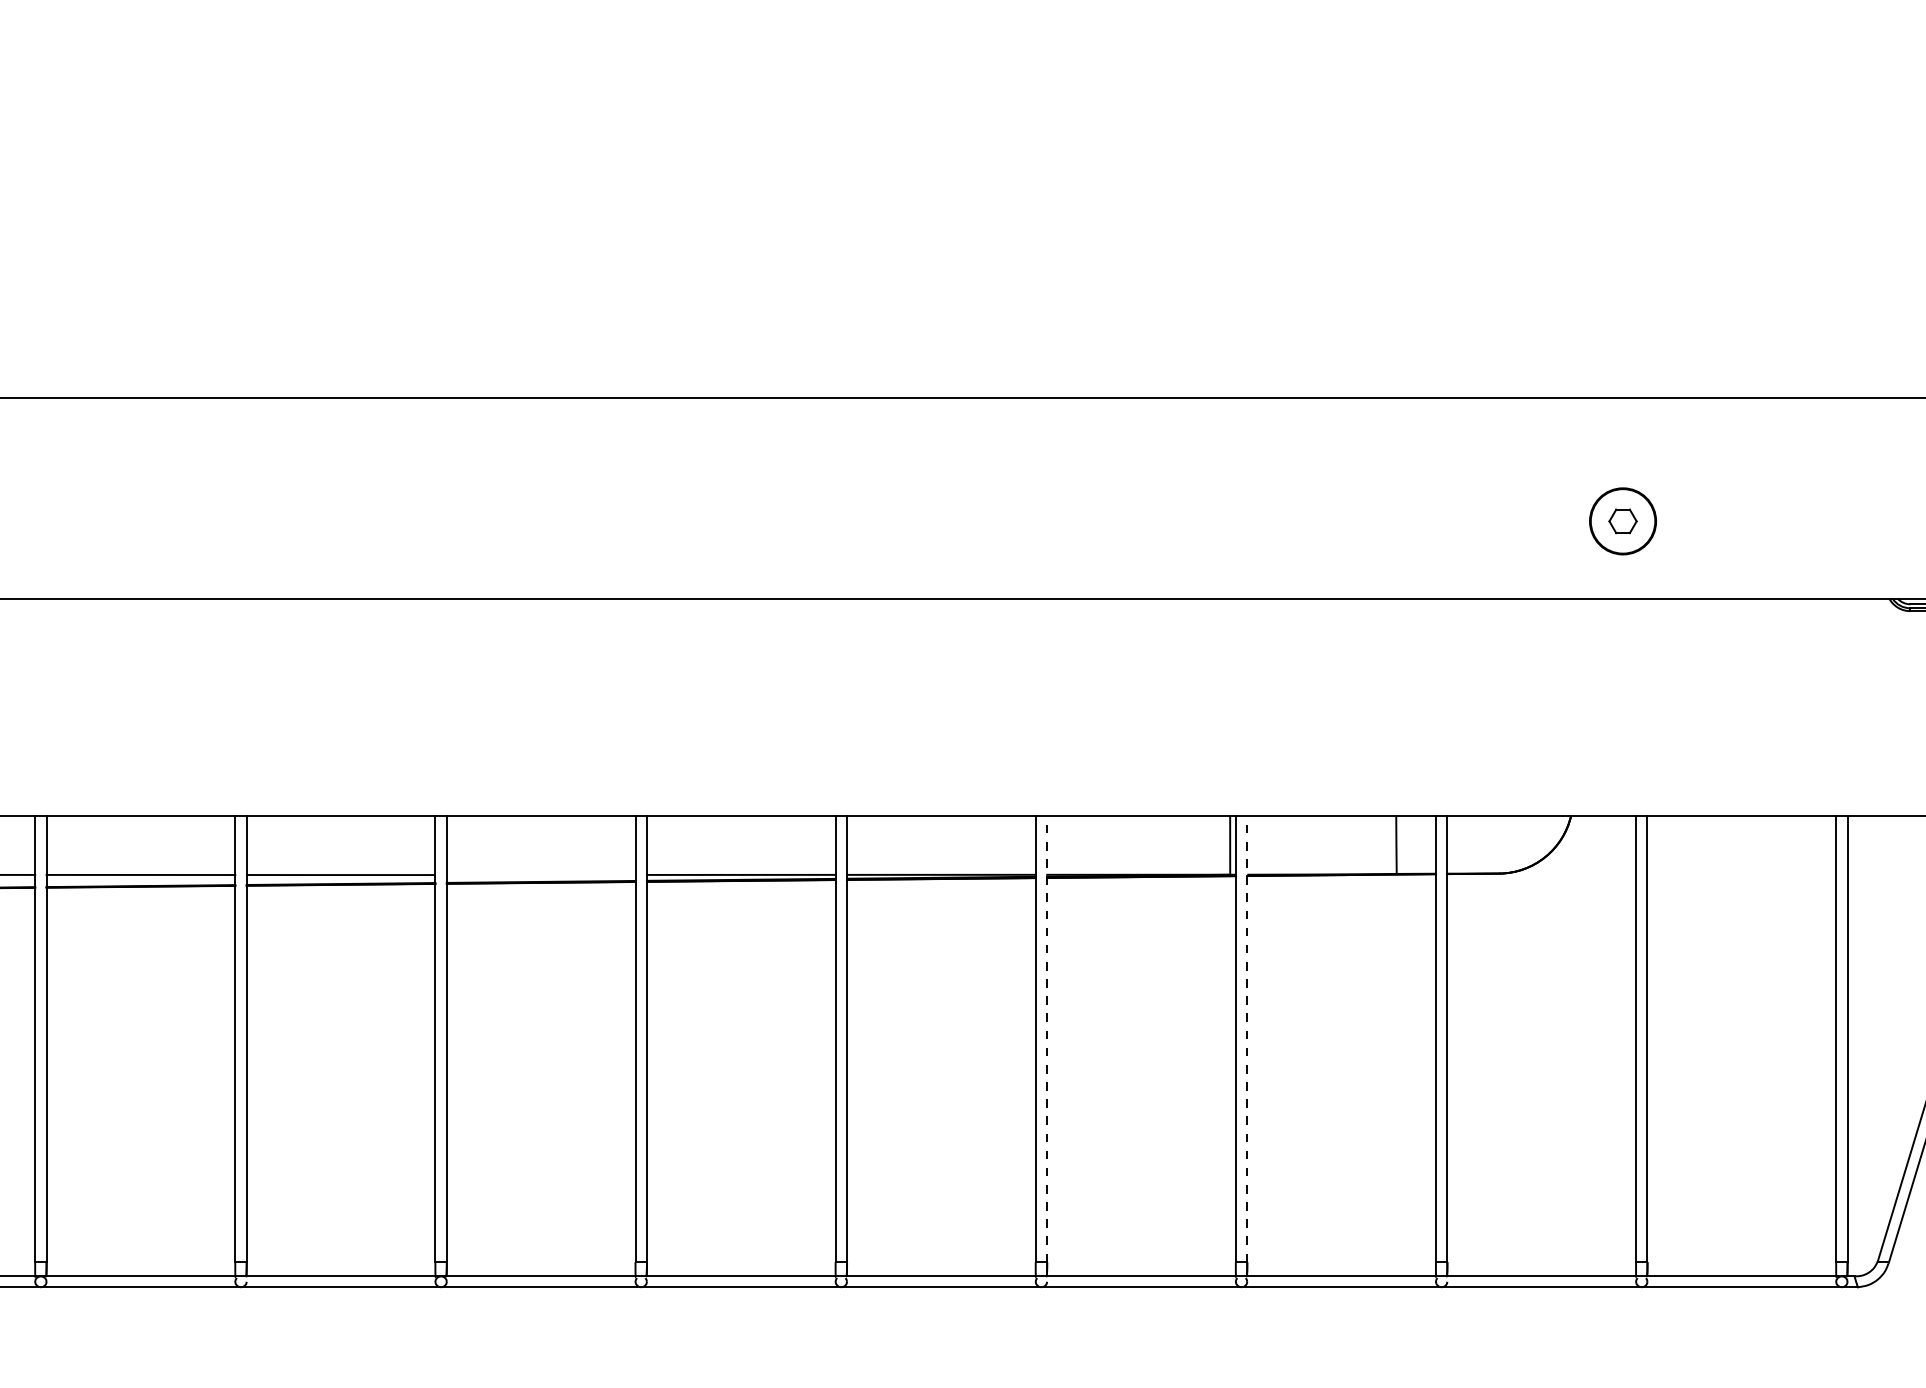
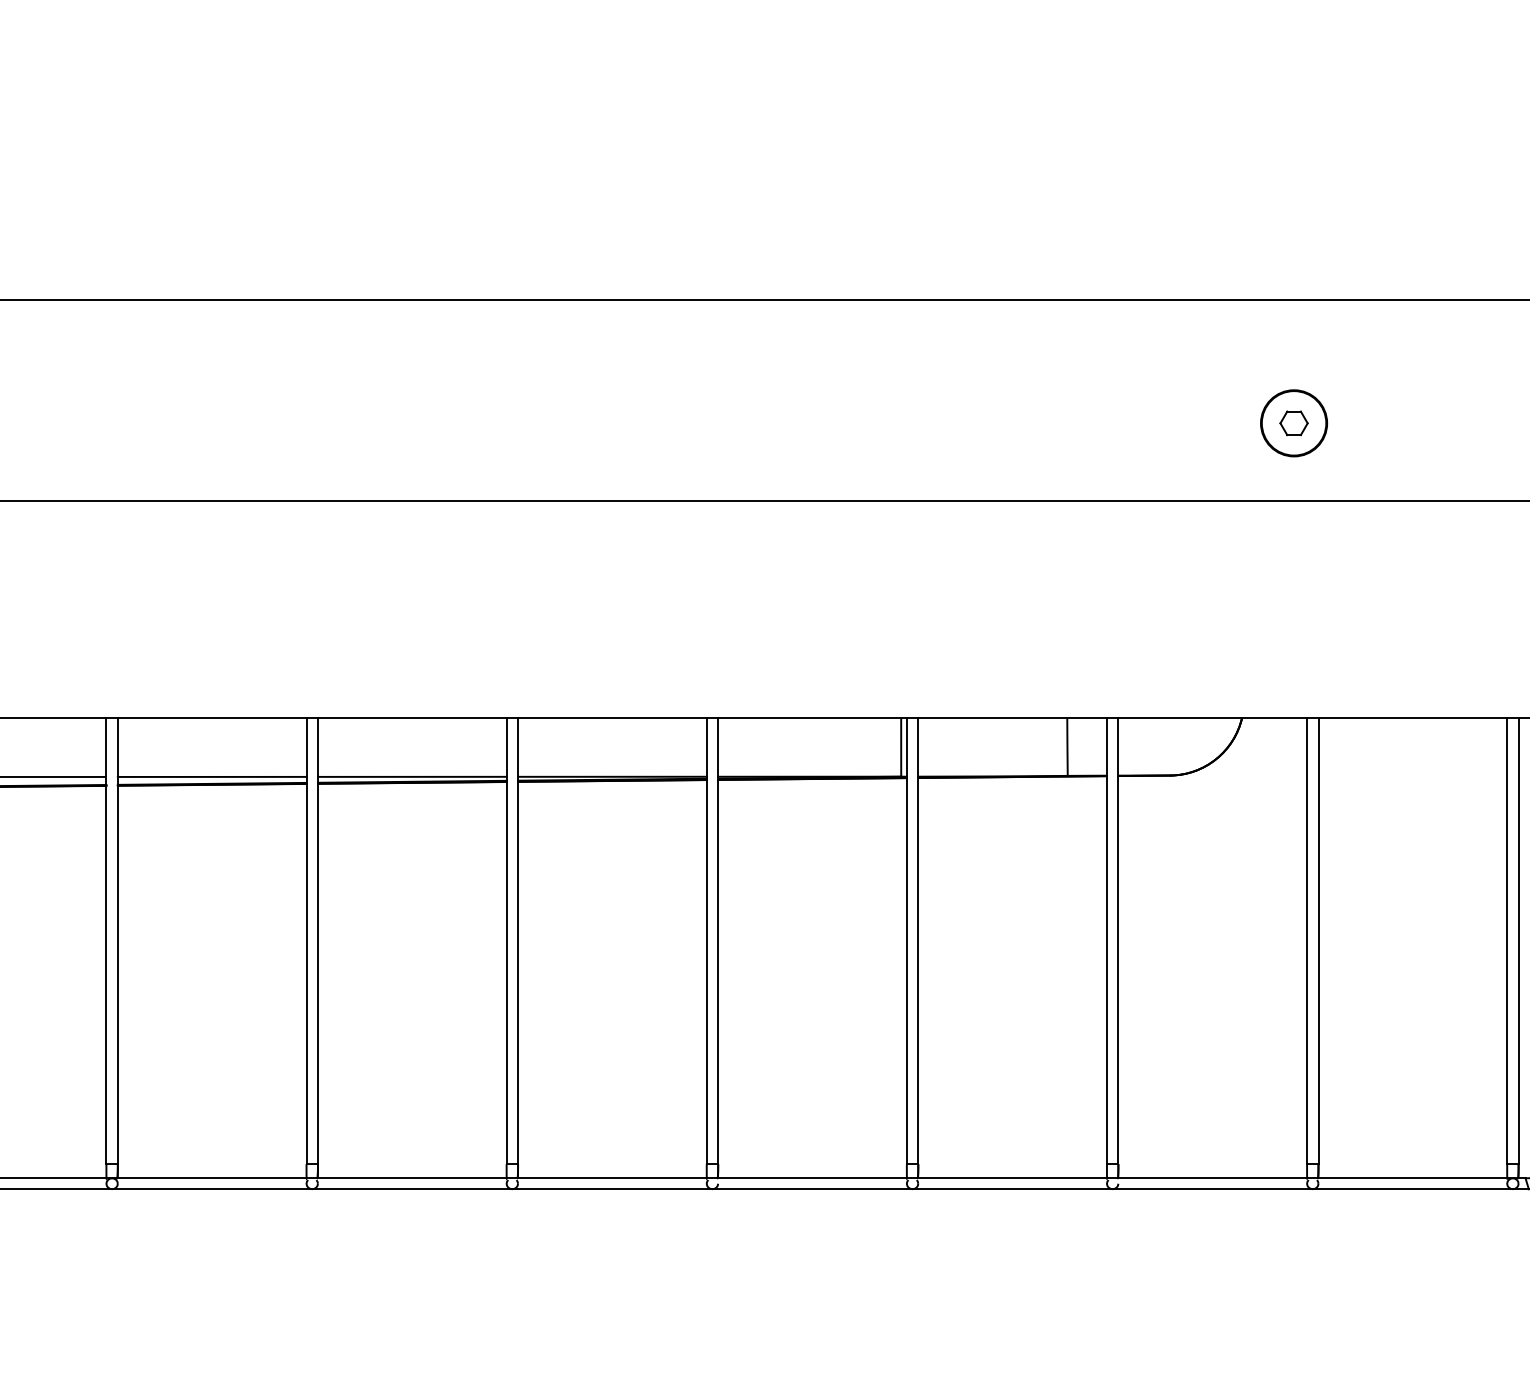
line: (540, 874) -> (211, 776), added
line: (1047, 1038) -> (718, 940), dashed -> solid
line: (1247, 1038) -> (918, 940), dashed -> solid

